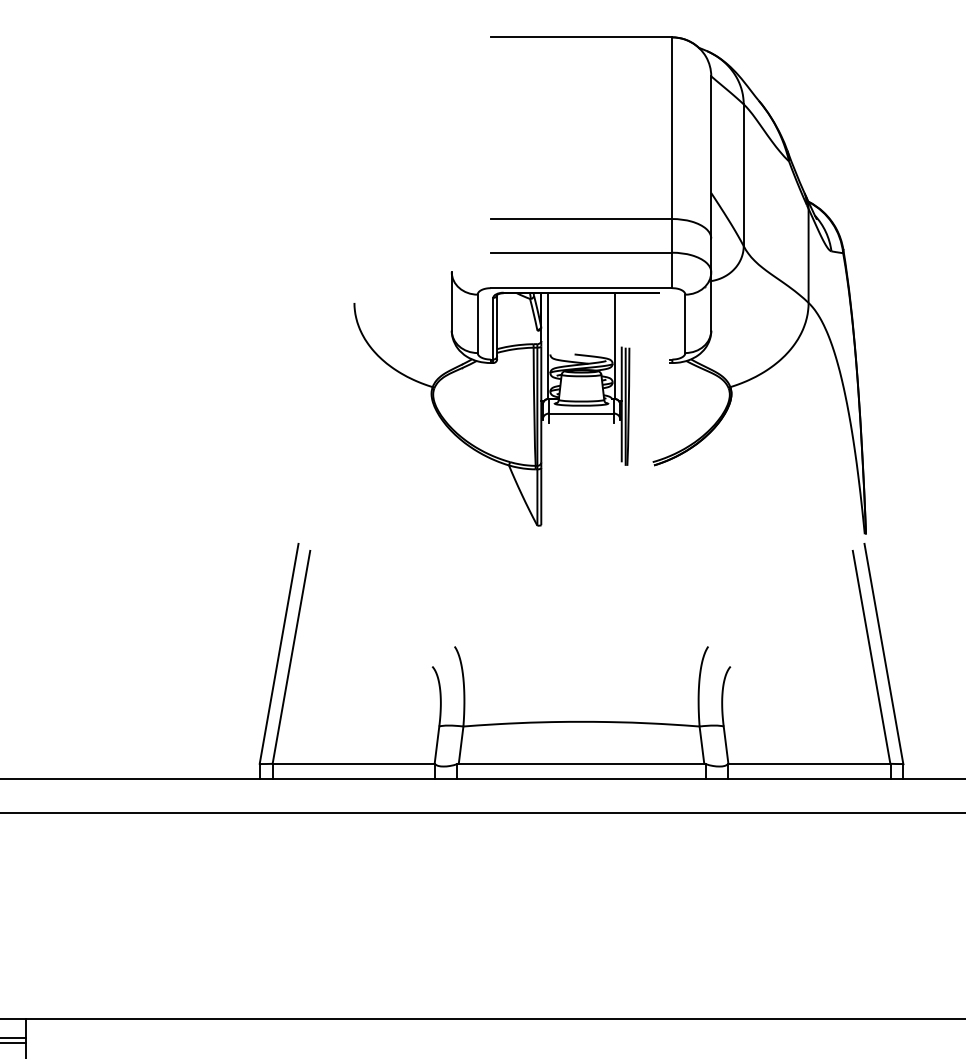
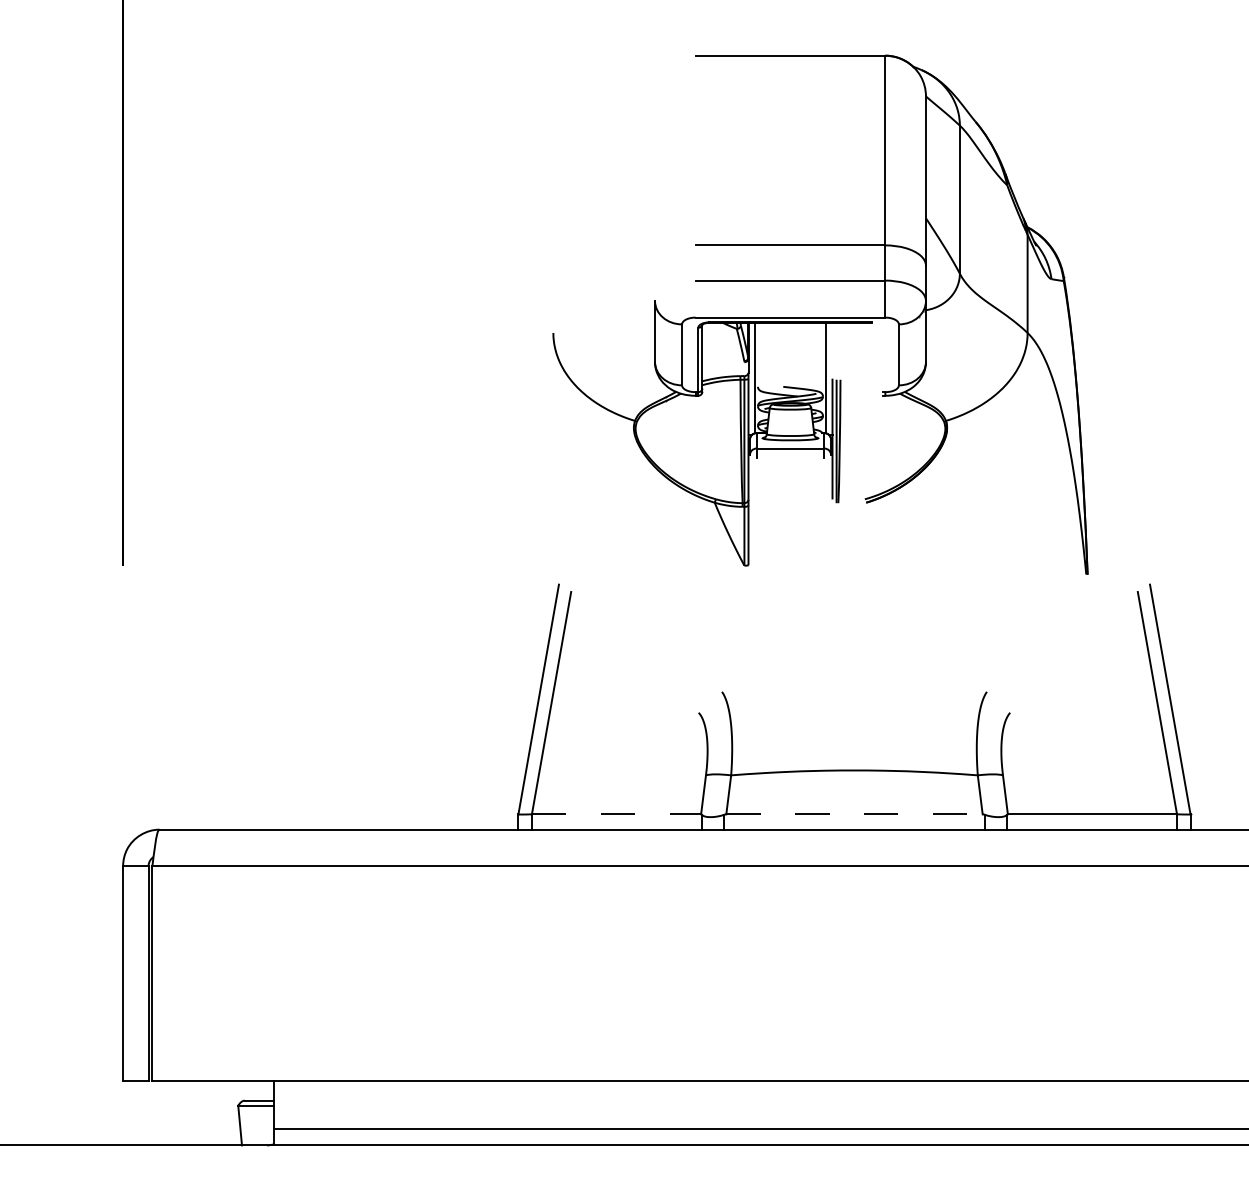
part: (610, 285) -> (820, 314), moved
line: (353, 763) -> (616, 814), solid -> dashed
line: (582, 763) -> (855, 814), solid -> dashed

